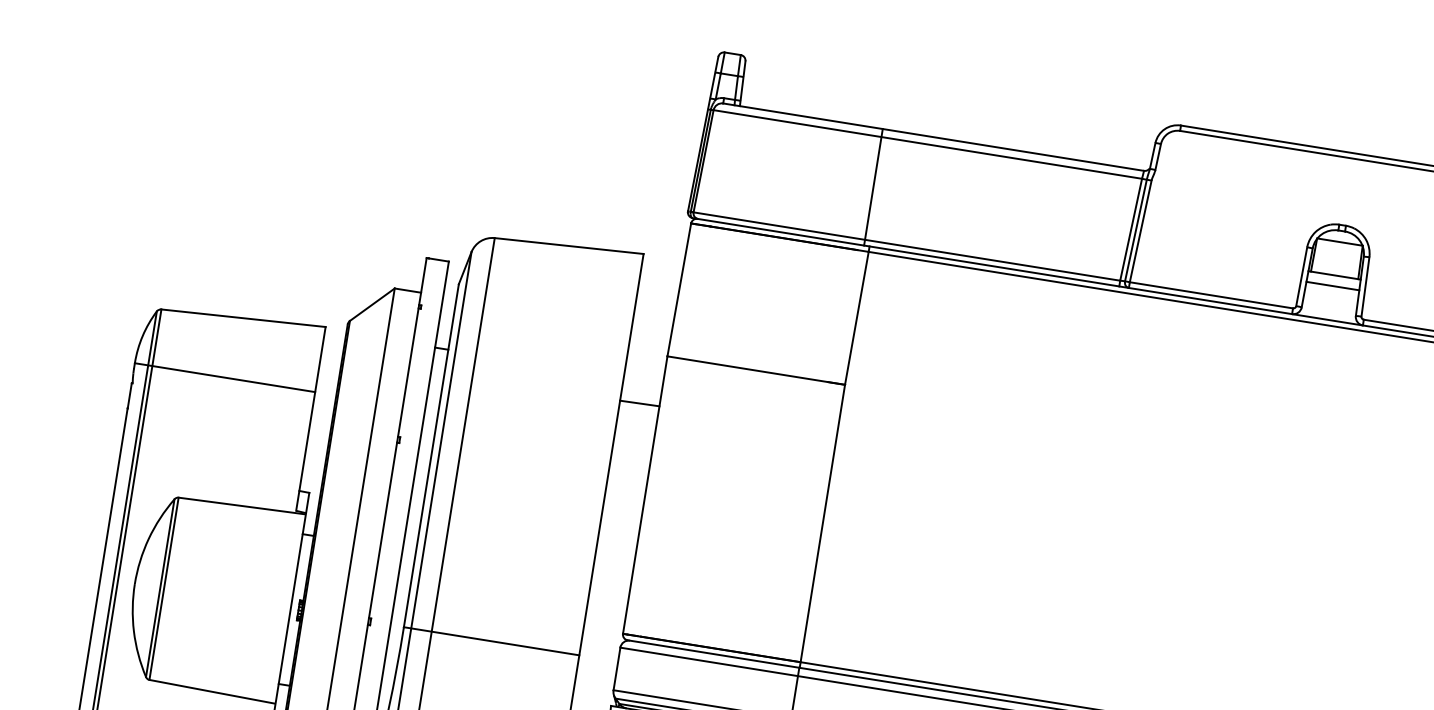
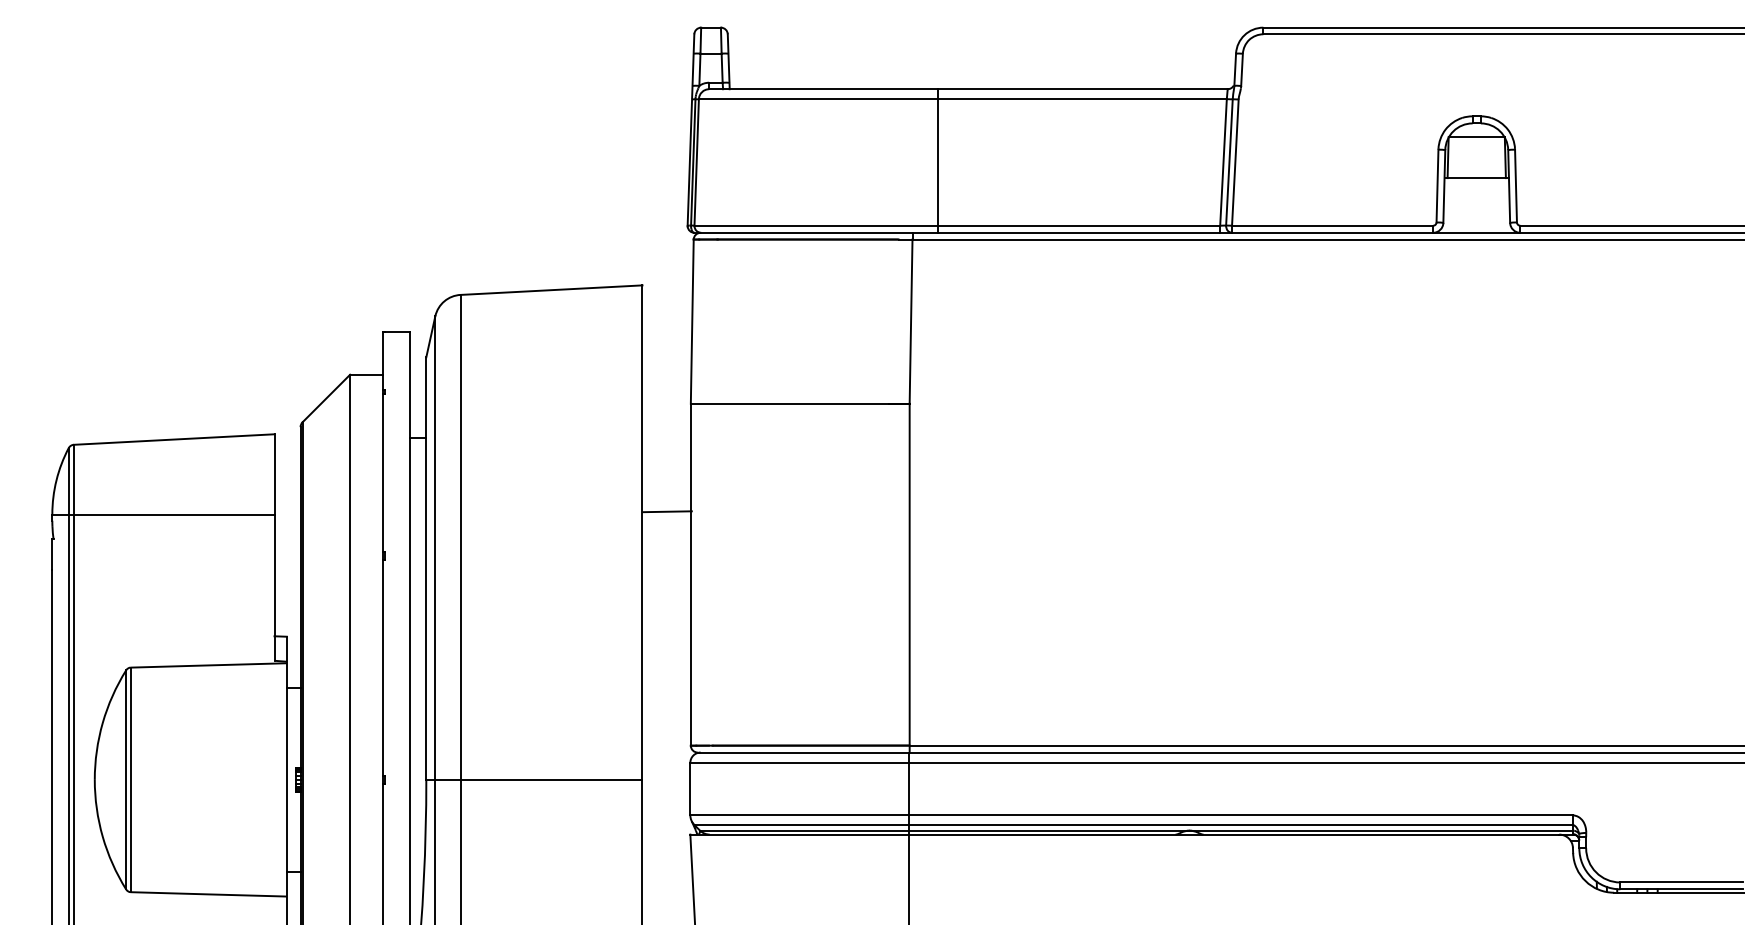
line: (873, 186) -> (937, 160), moved
line: (1332, 286) -> (1476, 191), removed
line: (639, 403) -> (667, 511), moved

